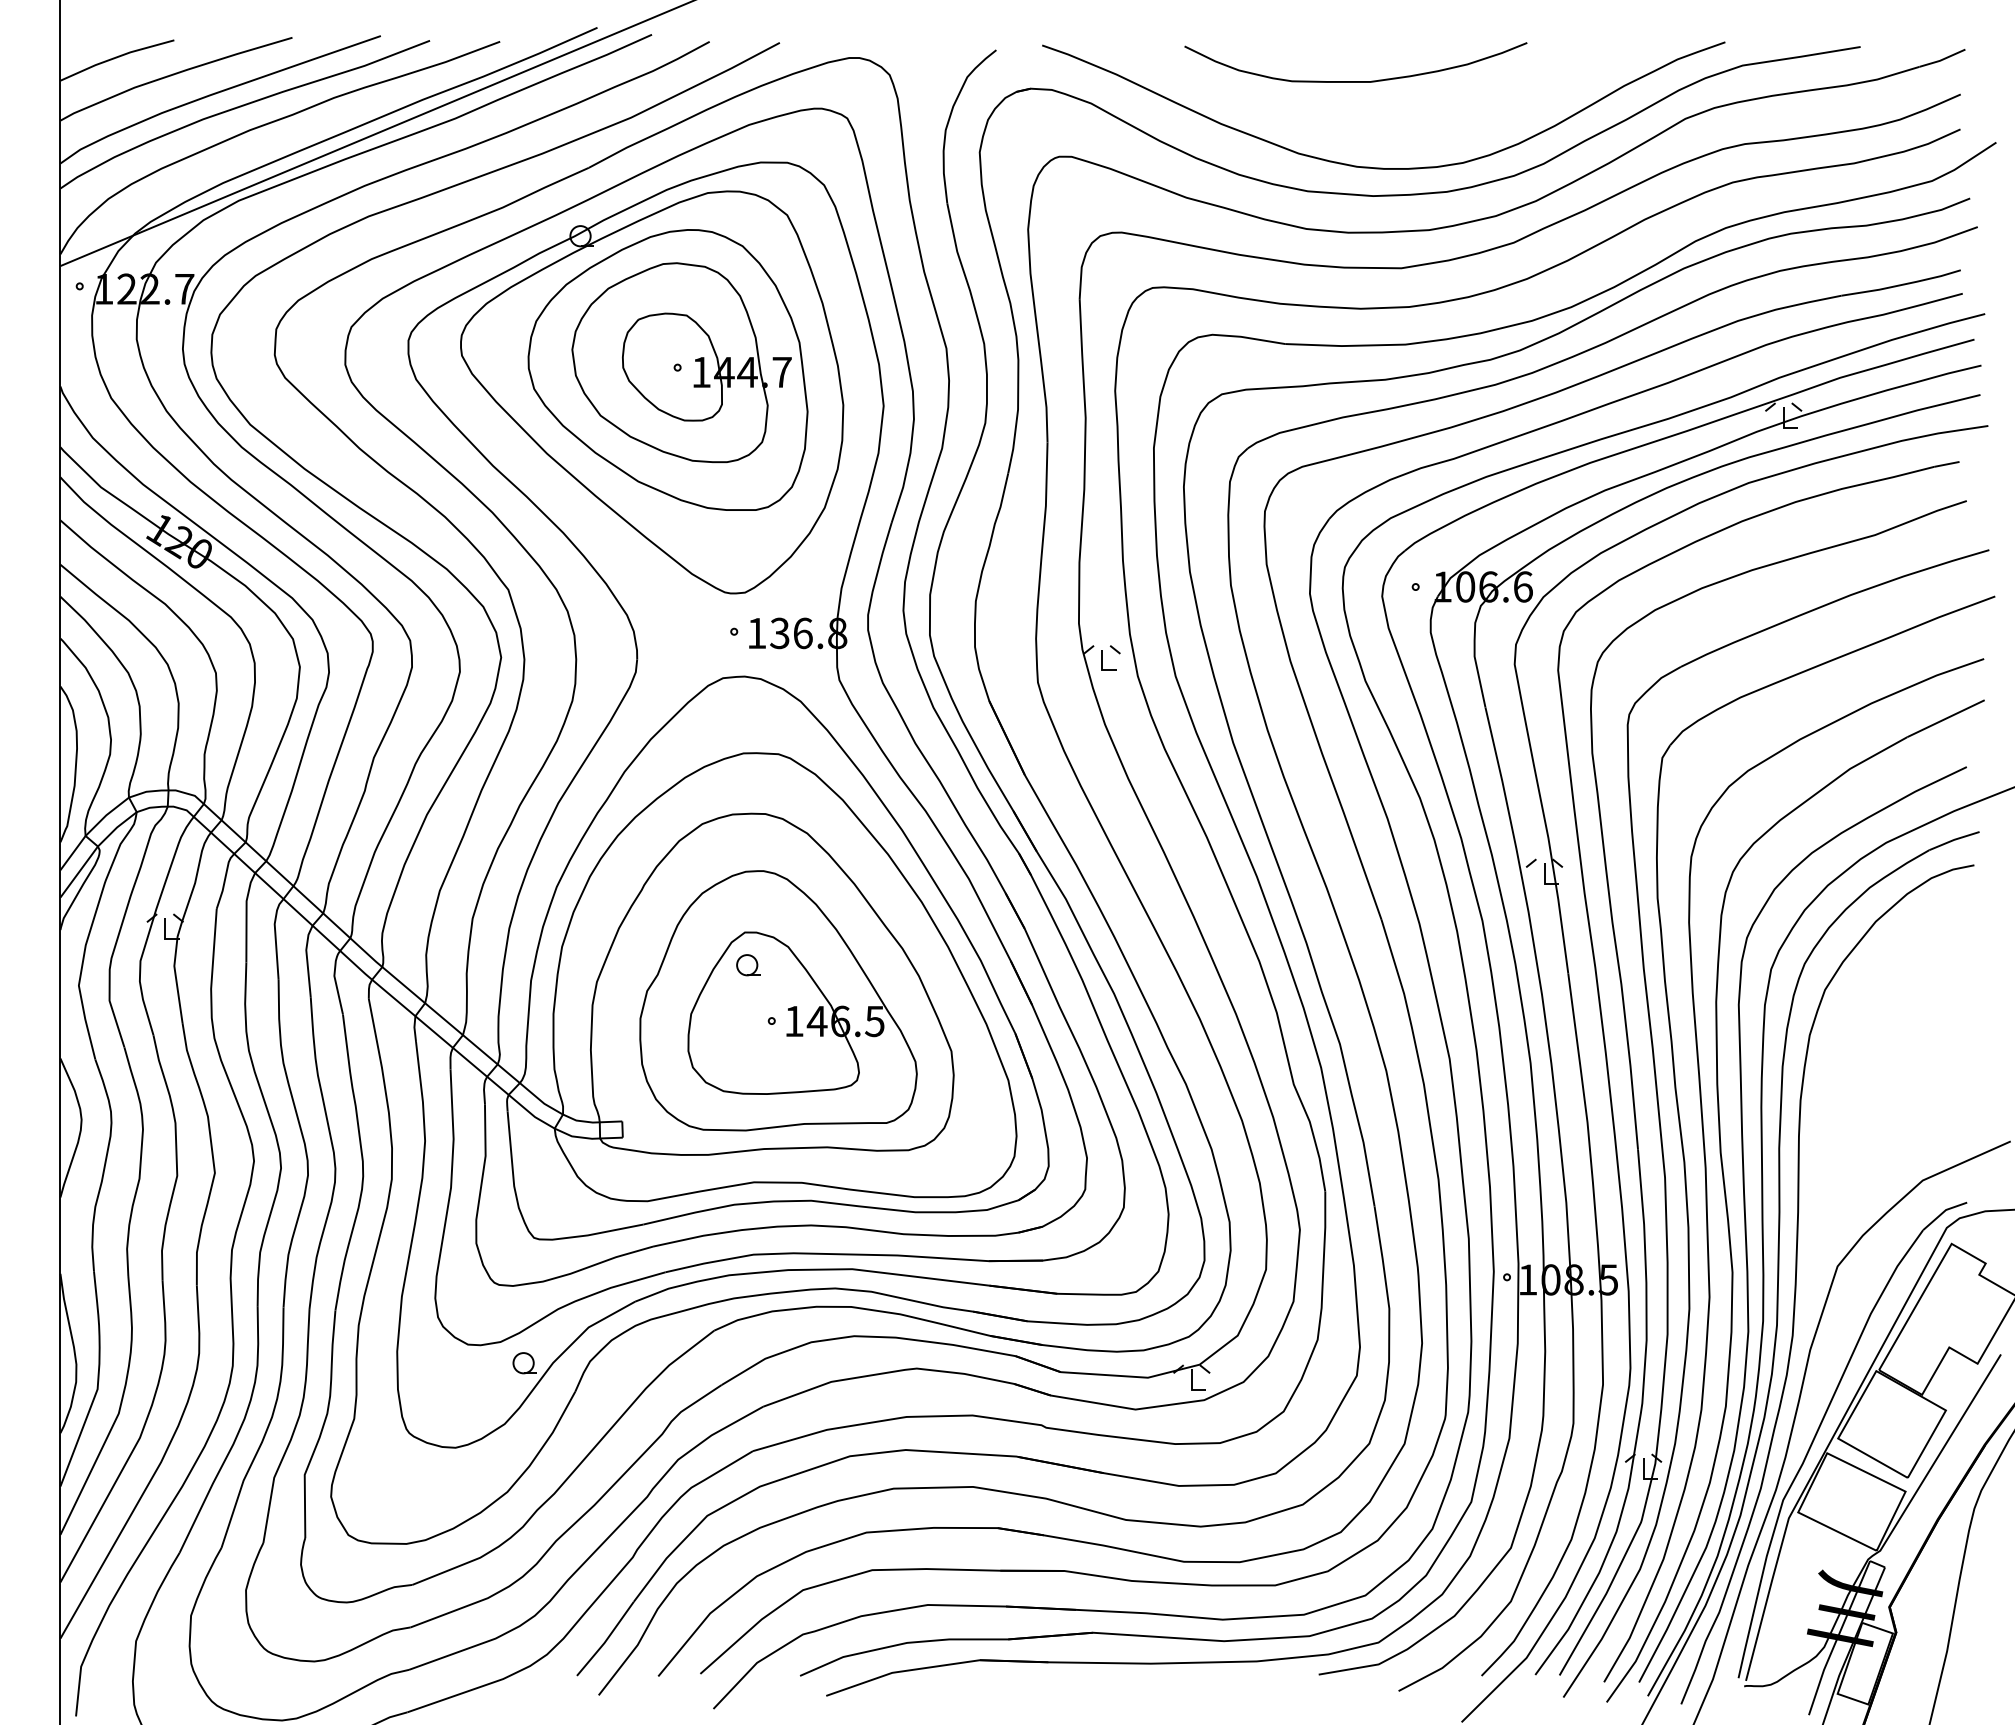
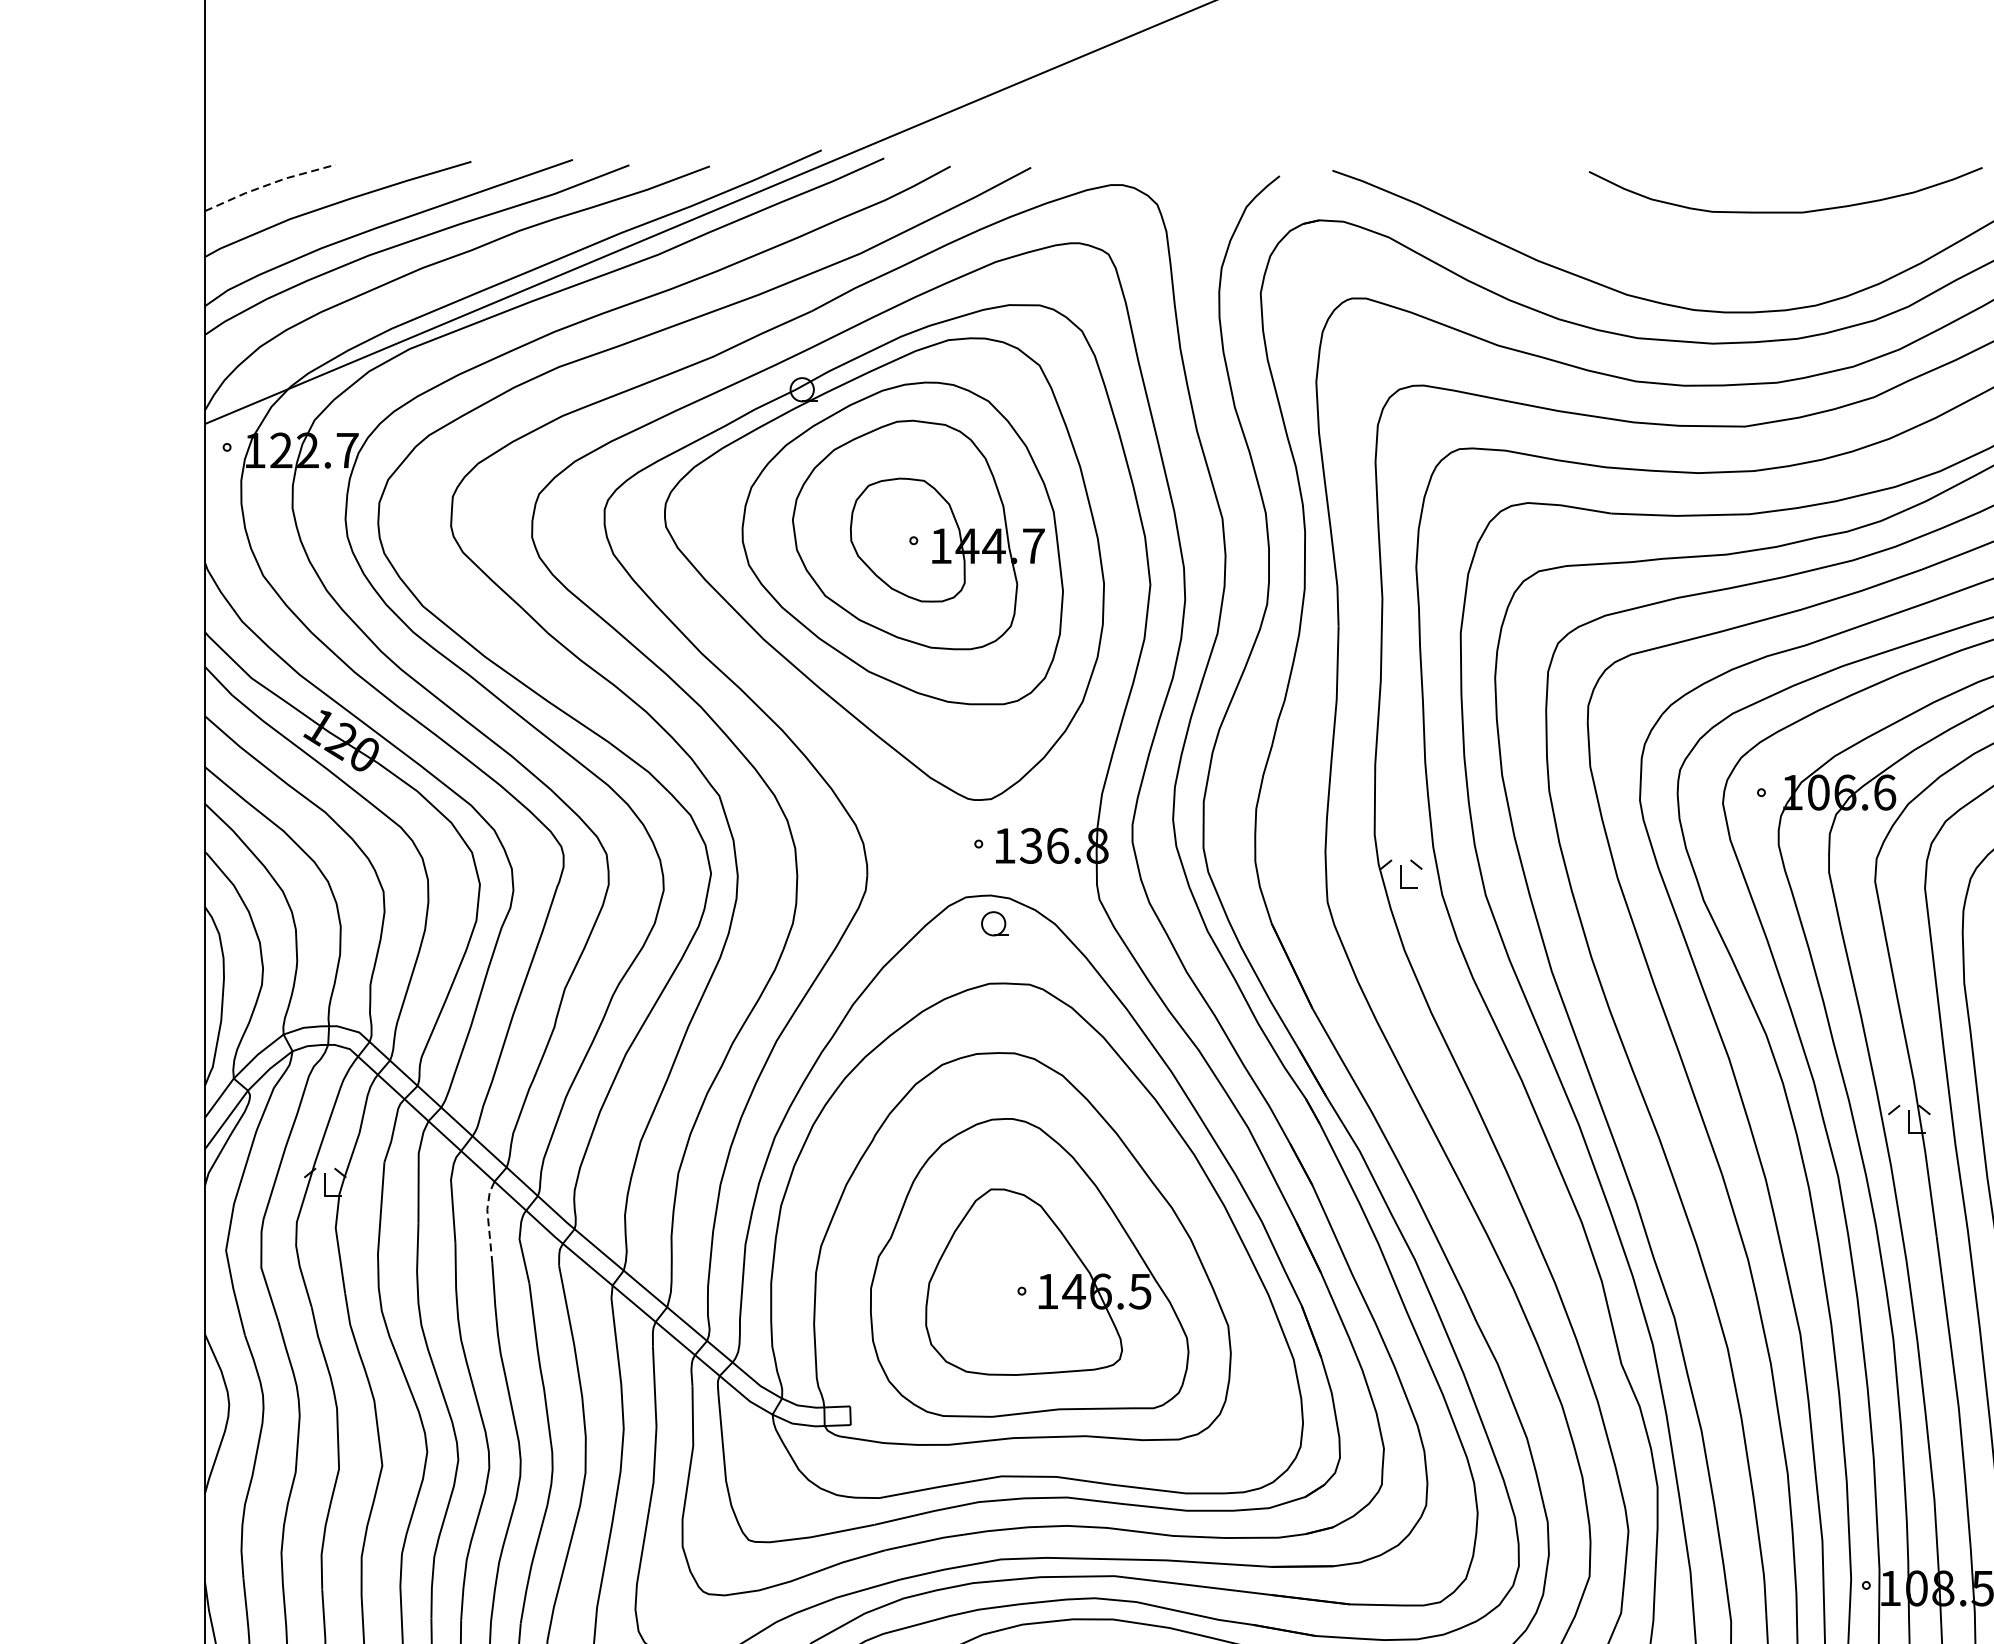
line: (116, 57) -> (269, 184), solid -> dashed
curve: (1355, 81) -> (1785, 212), moved
line: (307, 959) -> (488, 1220), solid -> dashed
part: (748, 965) -> (995, 924), moved

